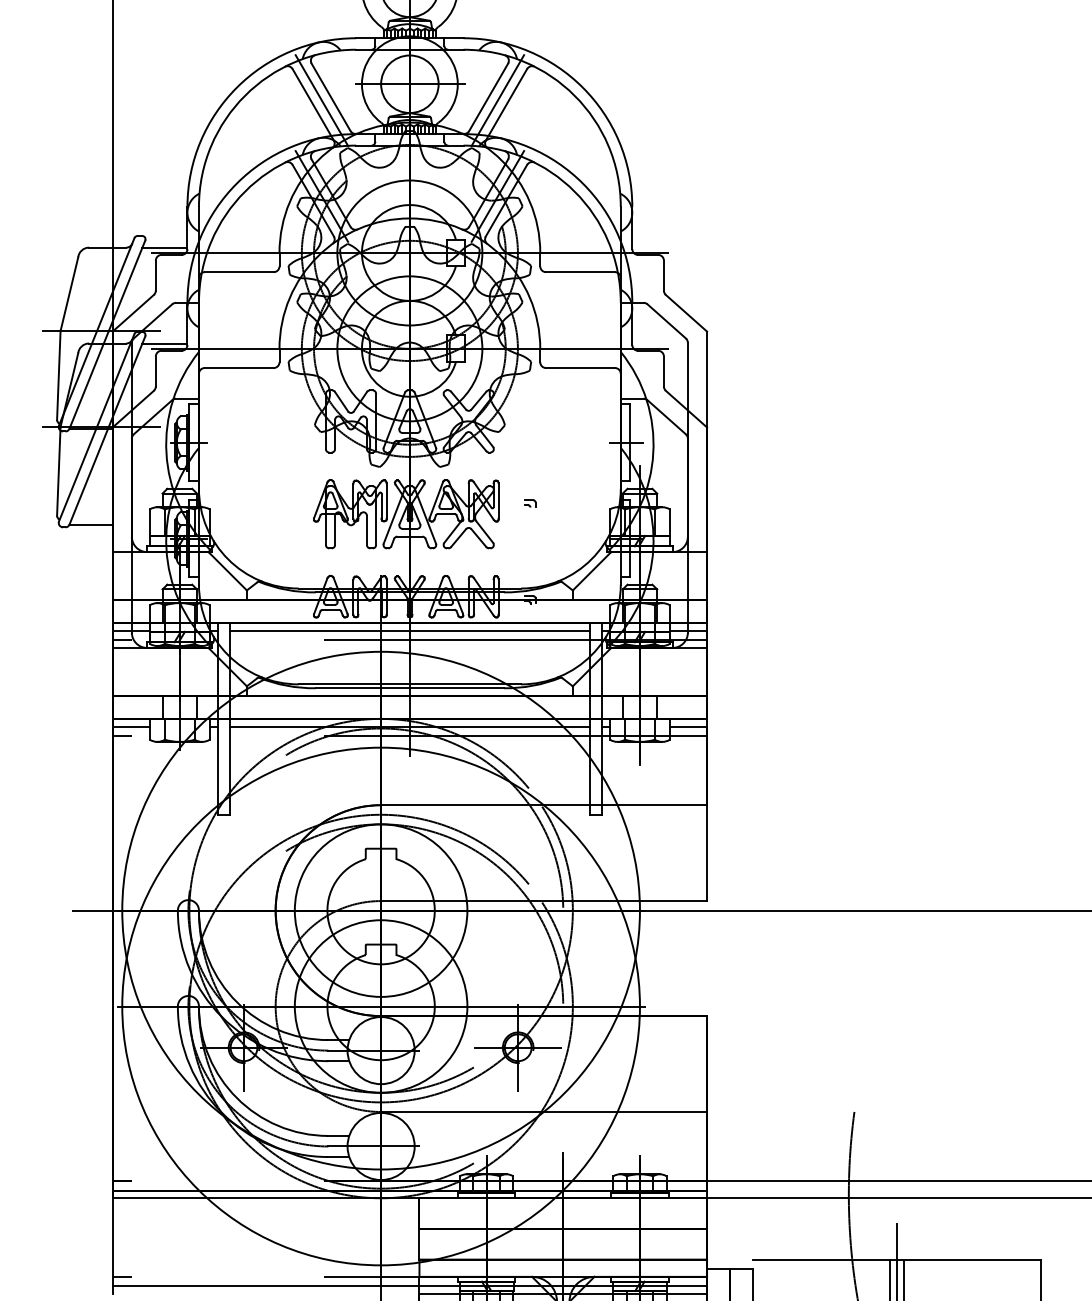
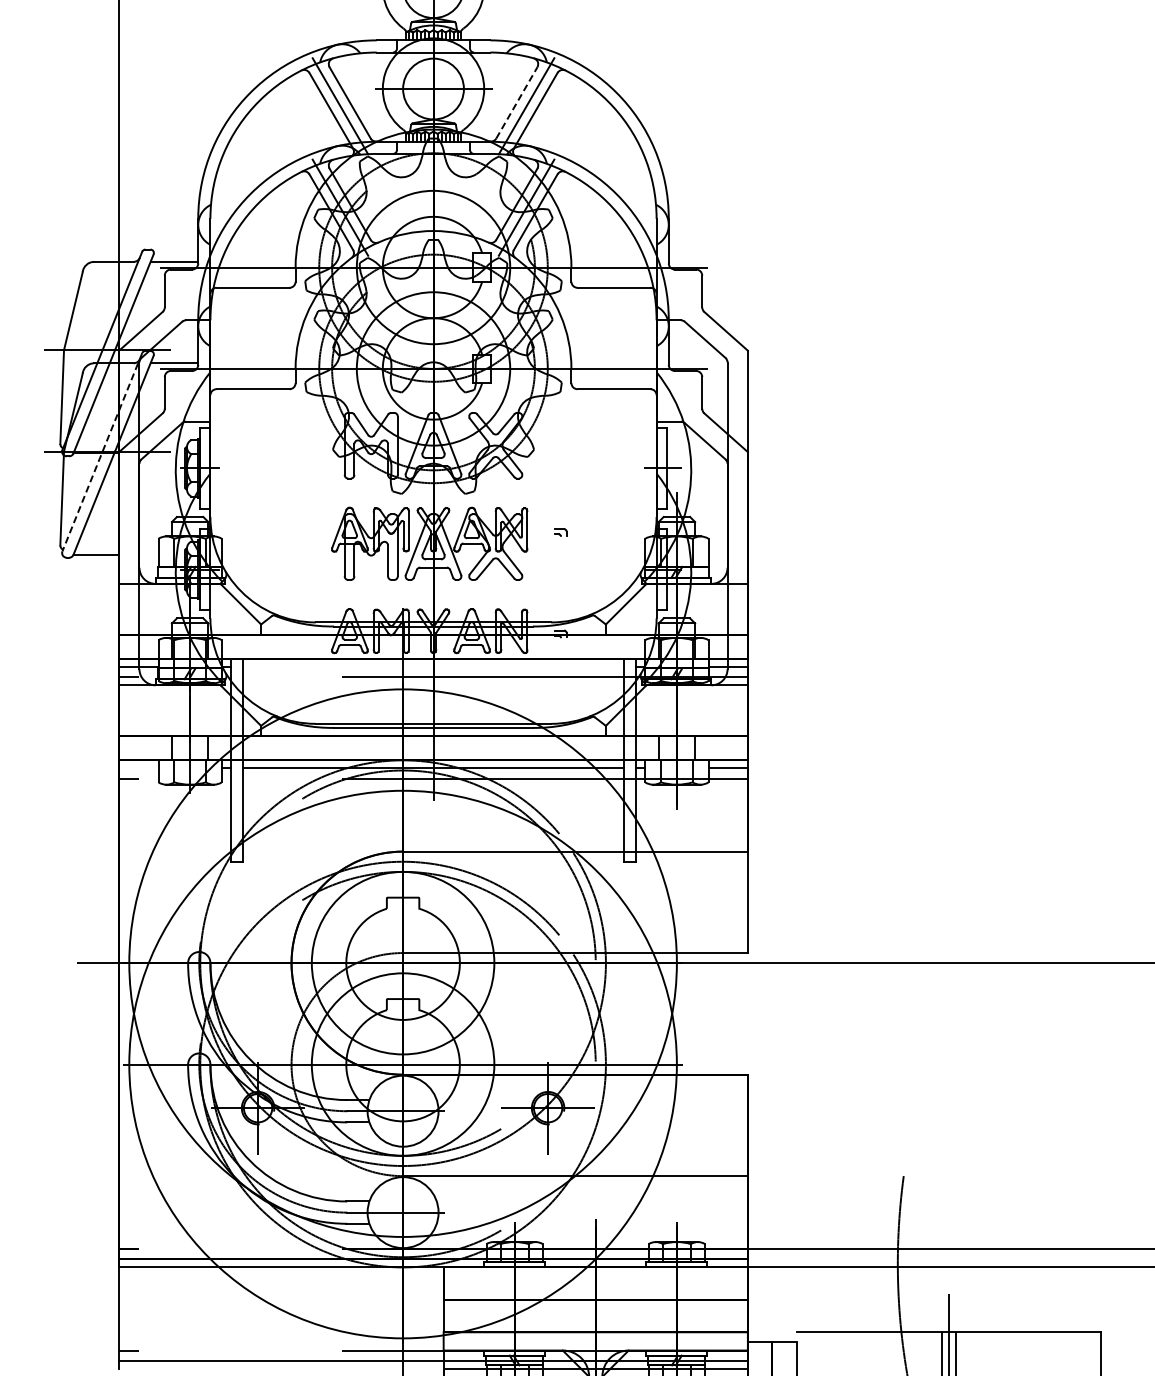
line: (489, 96) -> (517, 102), solid -> dashed
line: (96, 427) -> (102, 452), solid -> dashed
line: (409, 631) -> (433, 667), removed
line: (130, 726) -> (138, 768), removed

